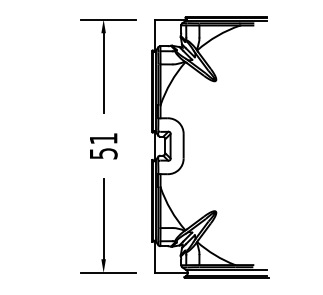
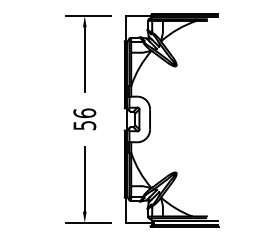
text: (103, 138) -> (84, 113), 51 -> 56

